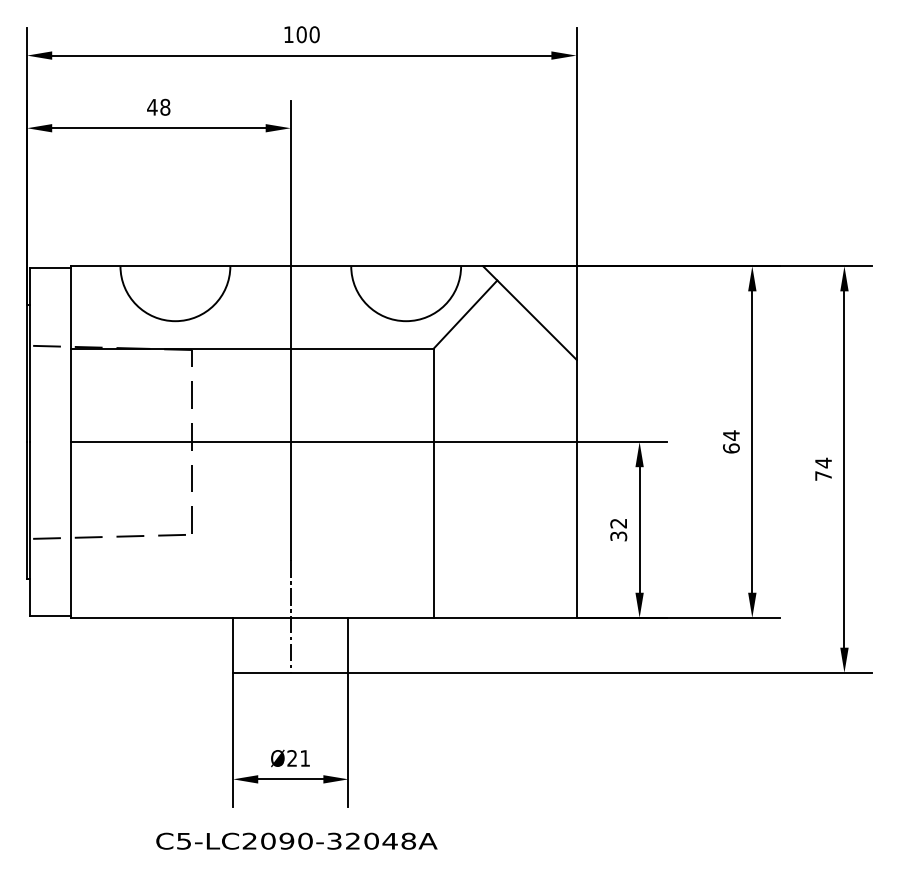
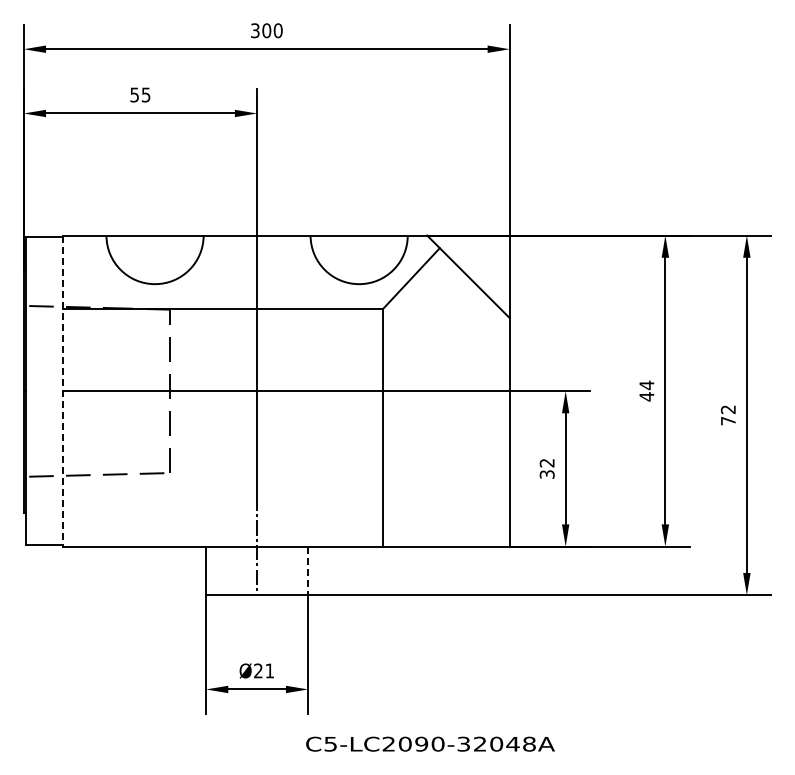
text: (288, 34) -> (255, 30), 100 -> 300
text: (158, 106) -> (140, 94), 48 -> 55
line: (70, 442) -> (62, 391), solid -> dashed
text: (730, 448) -> (646, 396), 64 -> 44
text: (822, 462) -> (727, 409), 74 -> 72
line: (348, 646) -> (308, 571), solid -> dashed
text: (296, 840) -> (430, 743), moved

